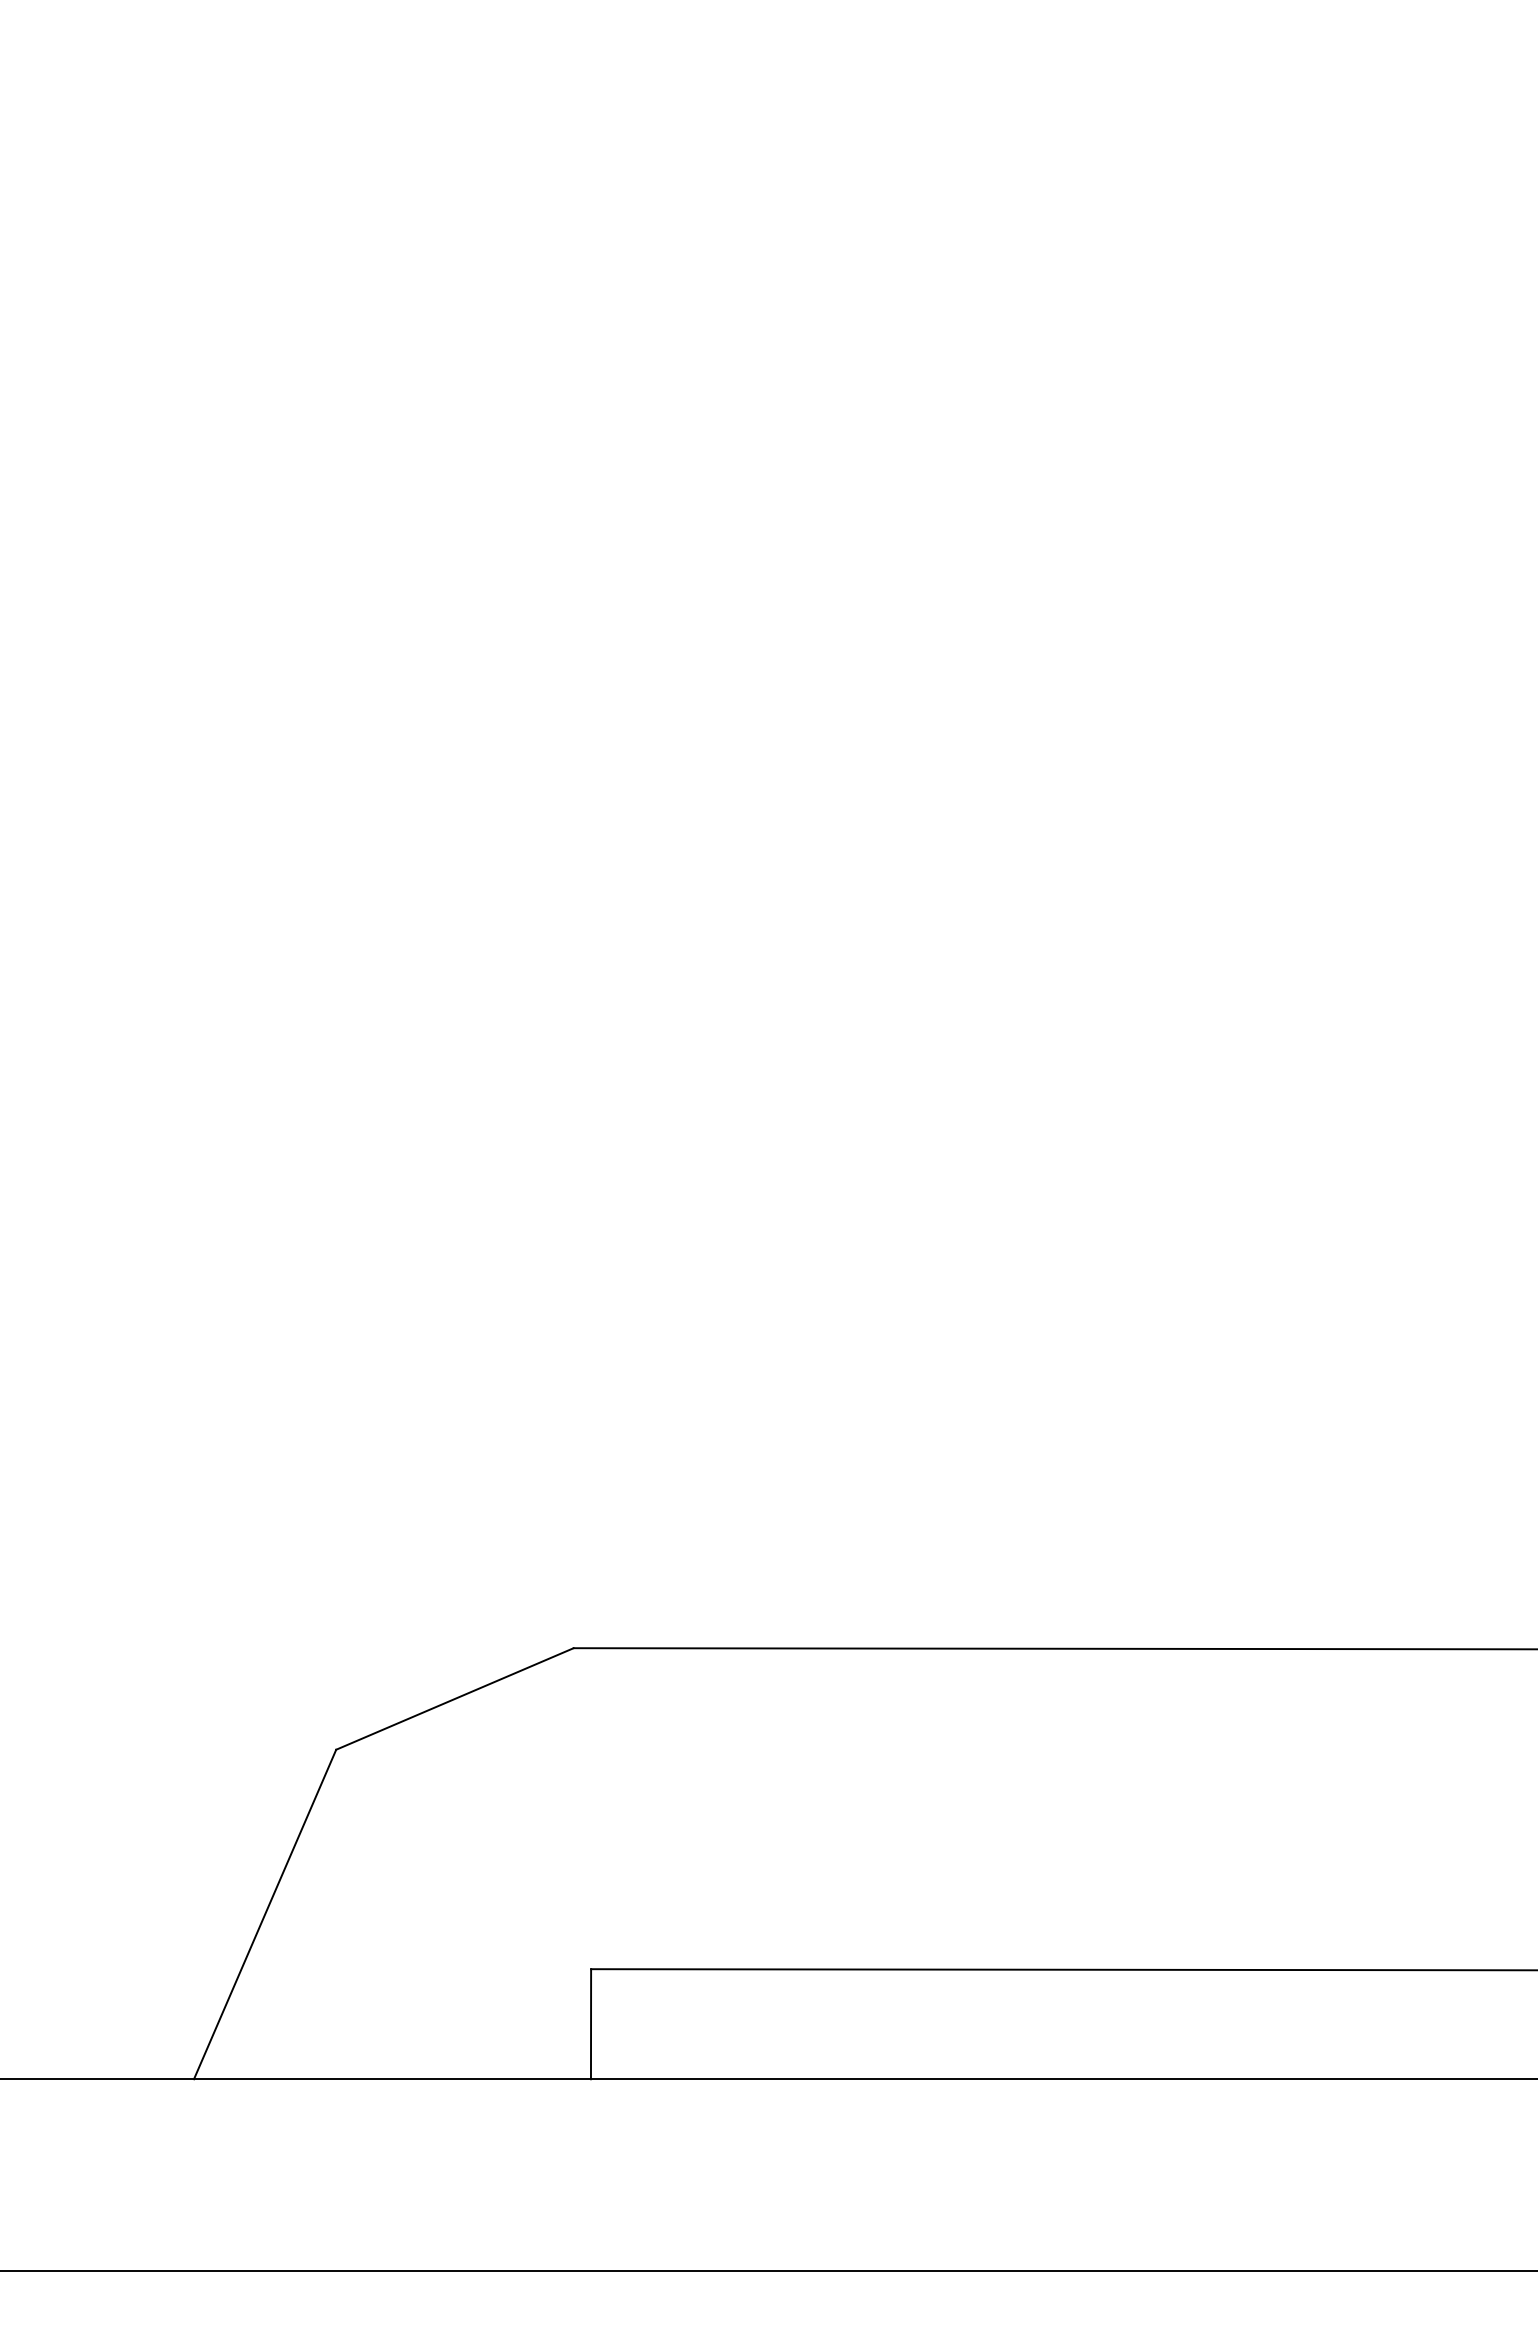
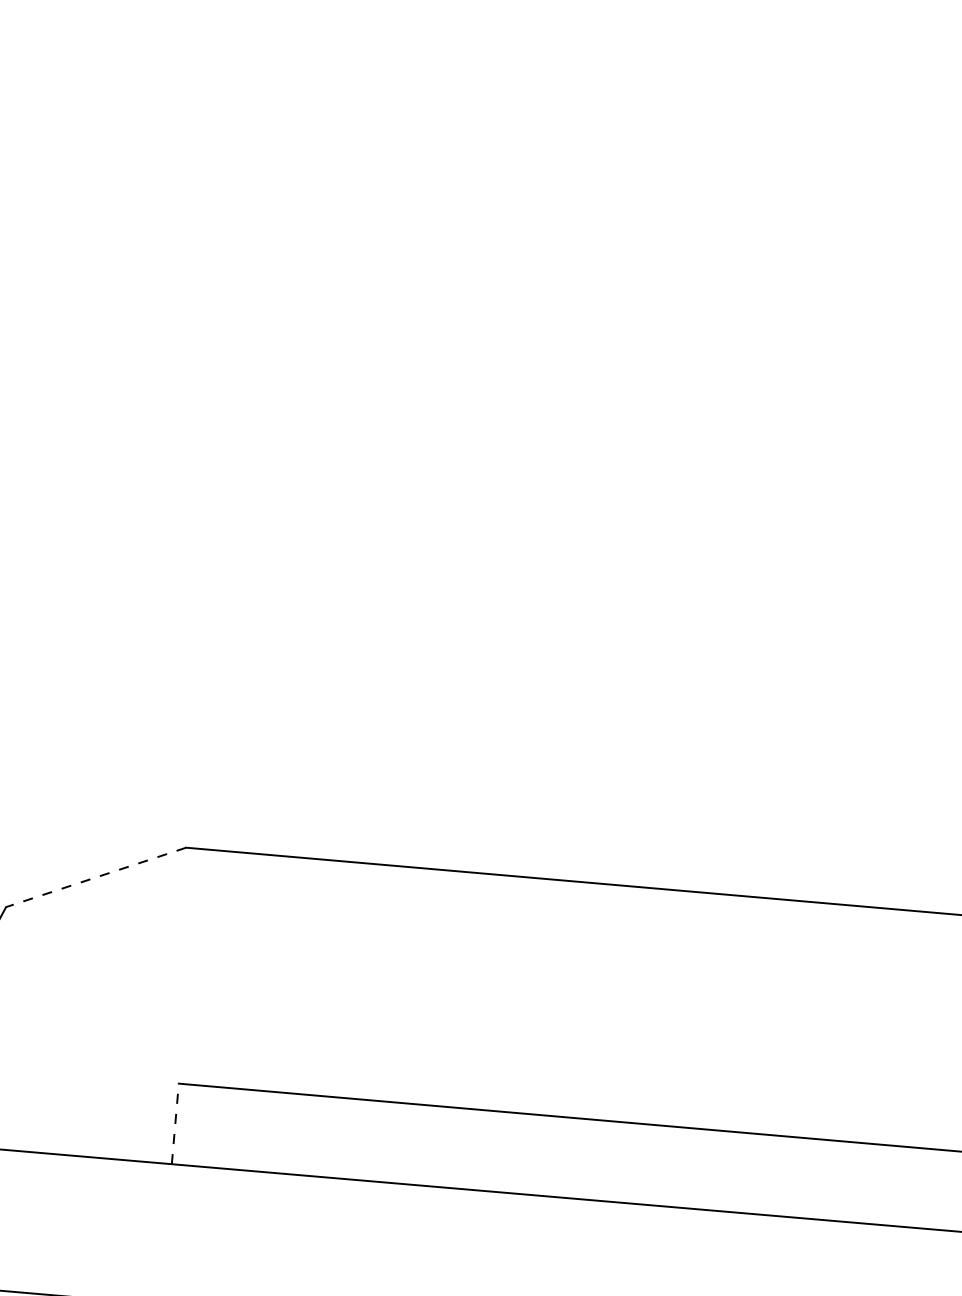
line: (454, 1699) -> (95, 877), solid -> dashed
line: (591, 2023) -> (175, 1123), solid -> dashed

